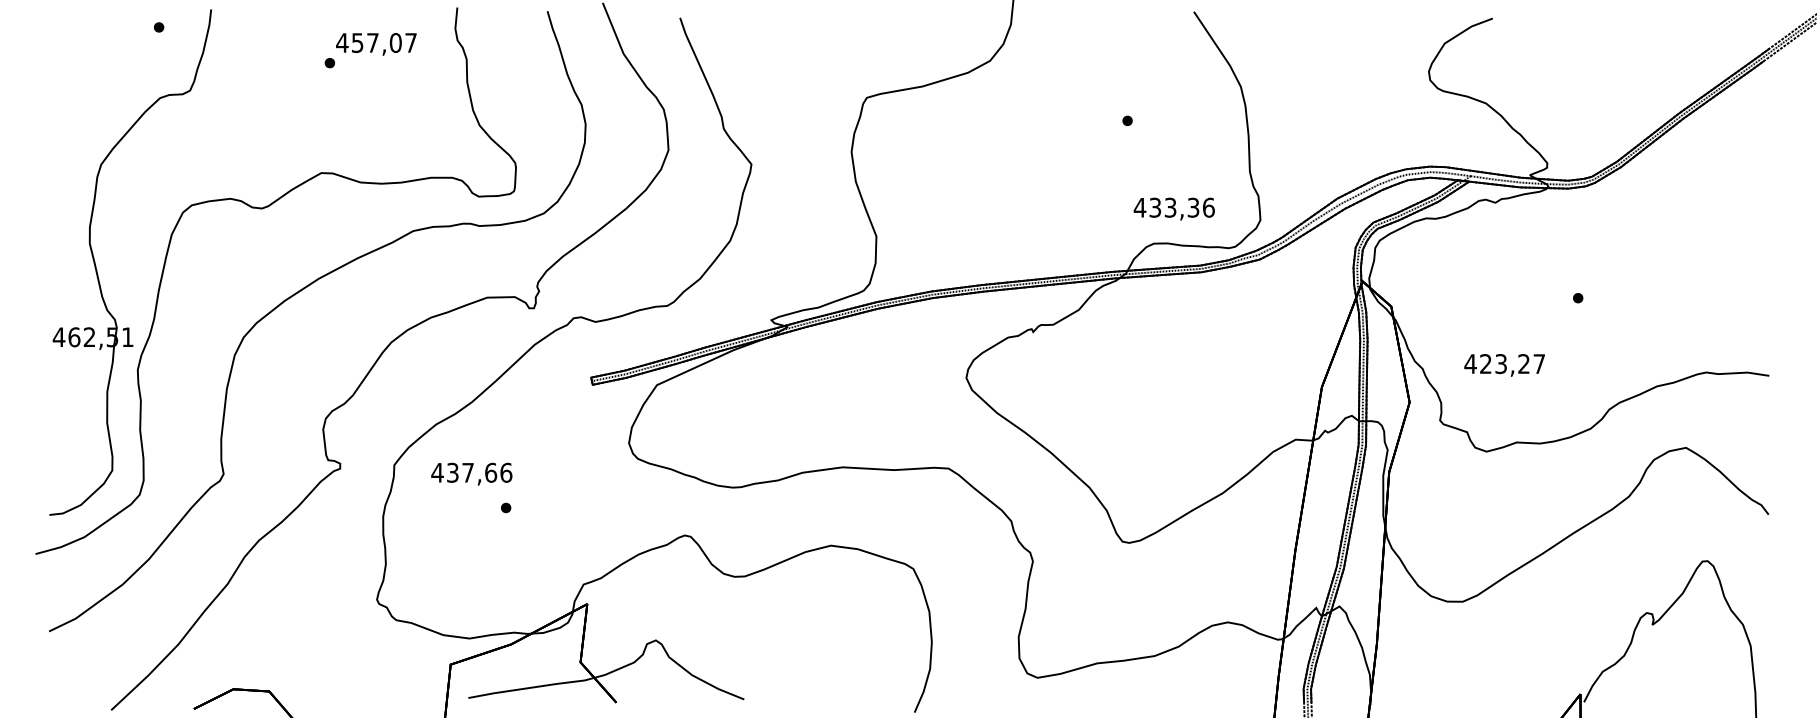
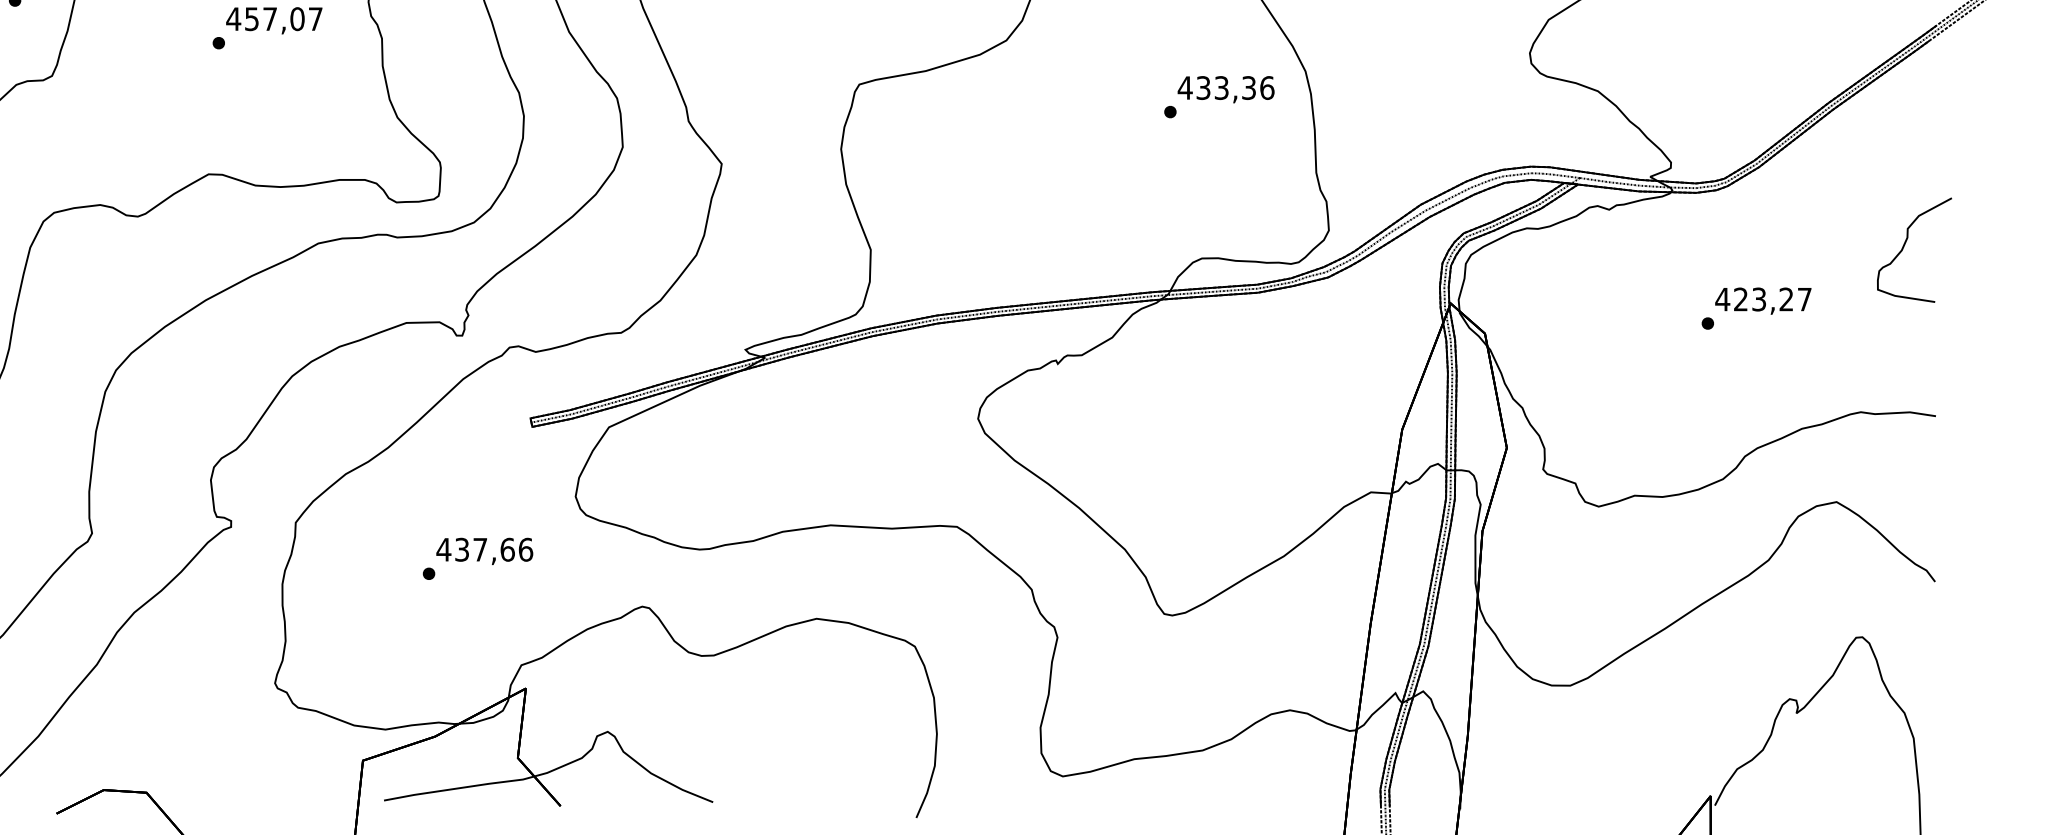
text: (1173, 208) -> (1225, 88), moved
part: (1743, 233) -> (1905, 246), added
text: (1504, 365) -> (1763, 301), moved
text: (471, 473) -> (484, 550), moved

